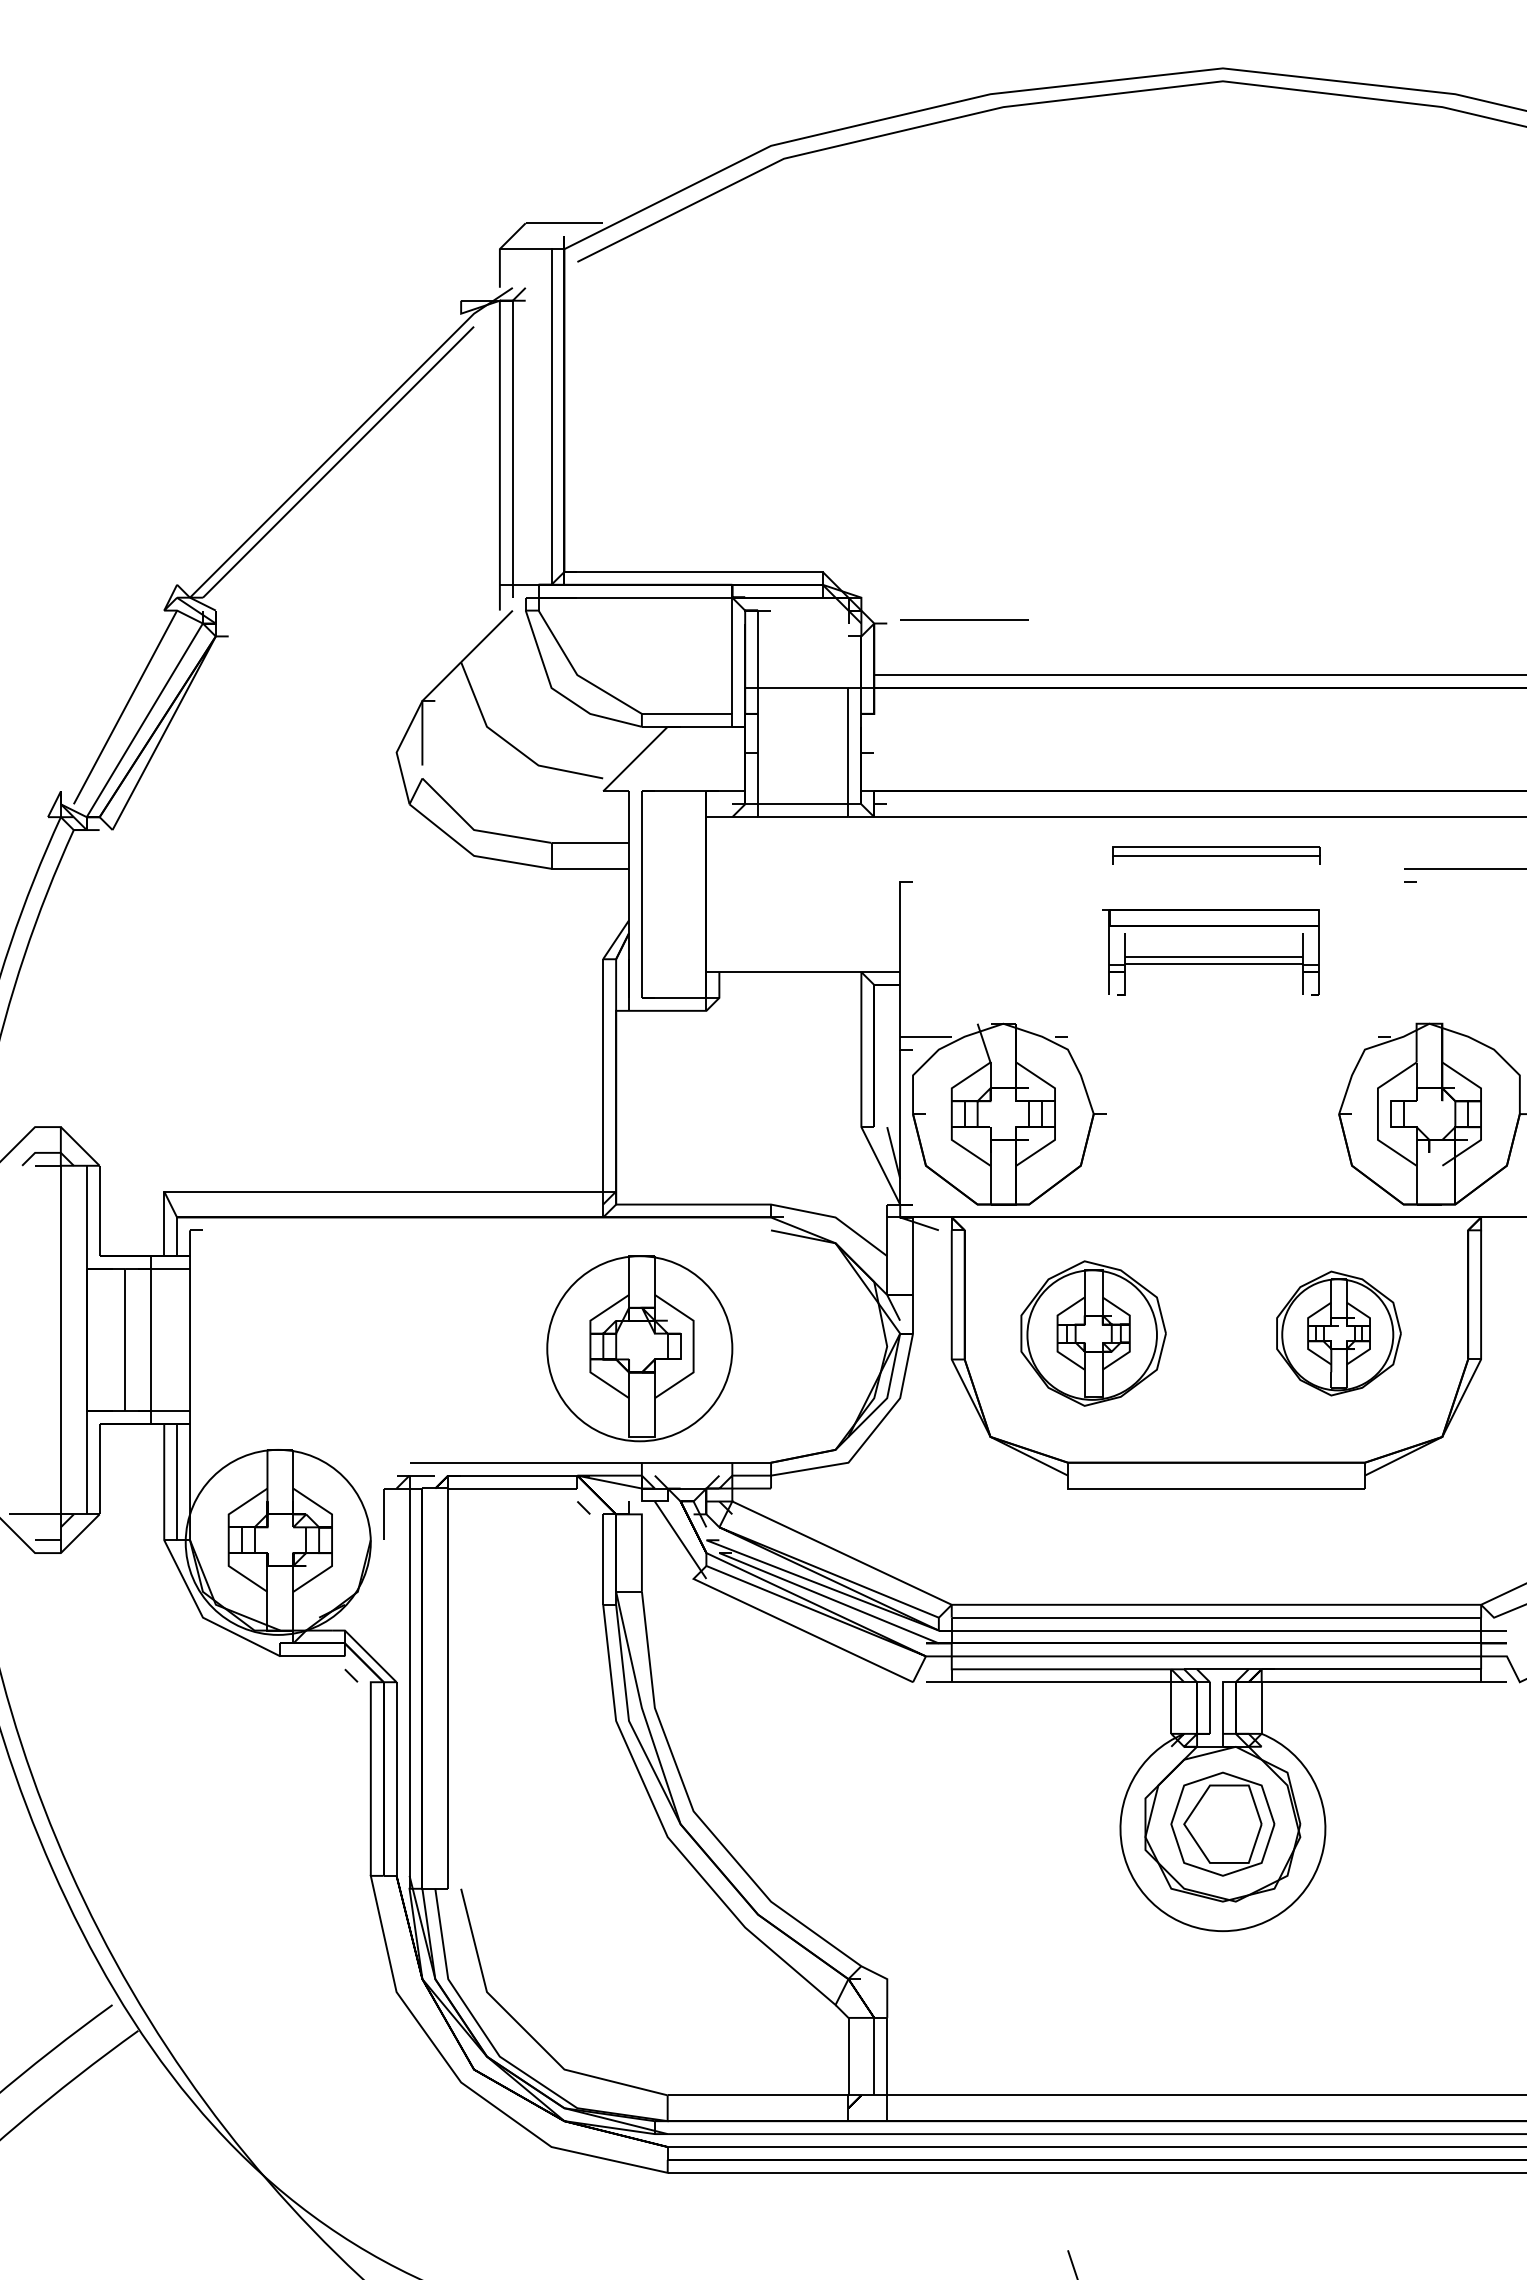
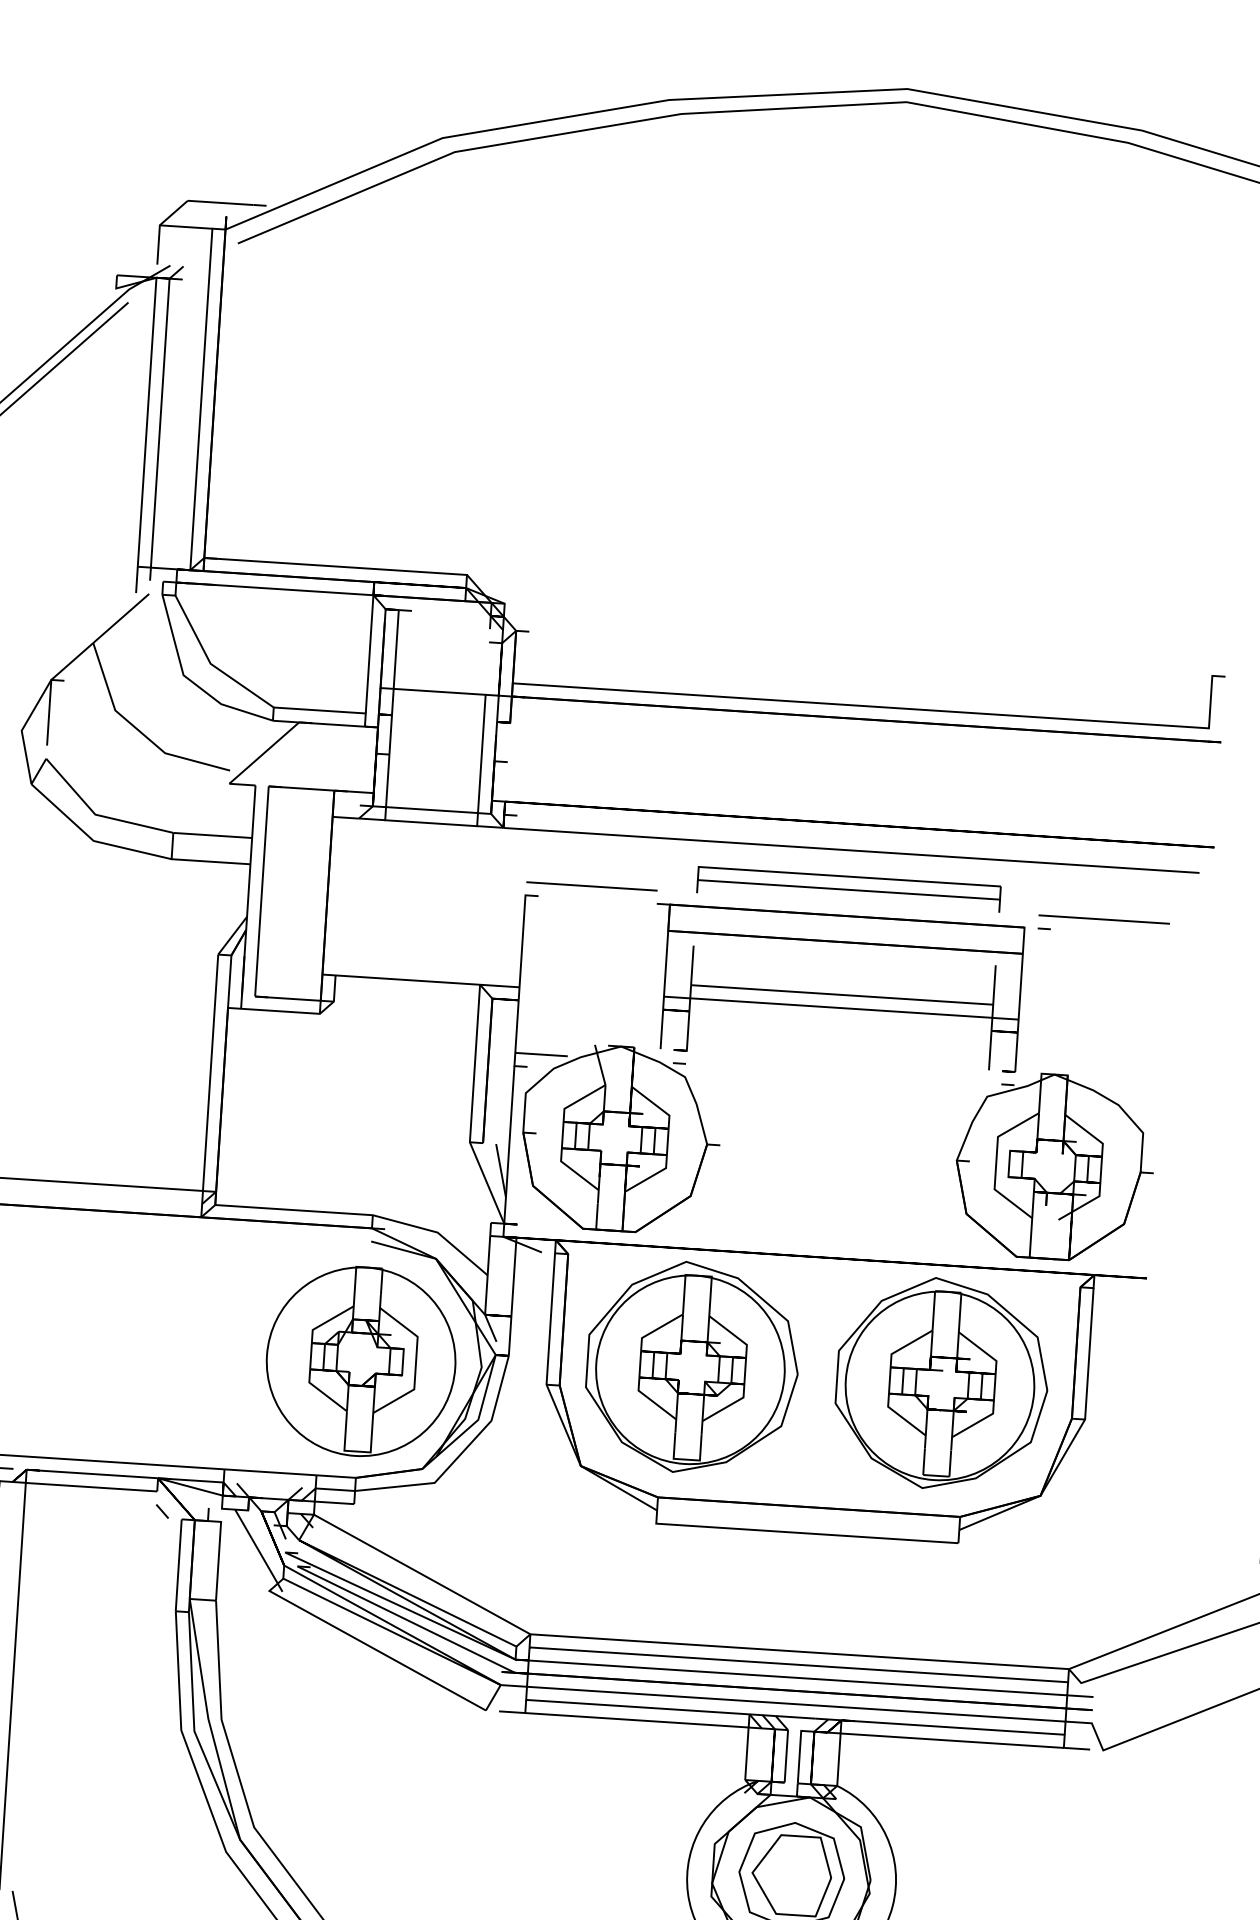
line: (964, 619) -> (591, 886), moved
part: (1216, 855) -> (849, 889), size x1.43
part: (1210, 952) -> (836, 987), size x1.67
part: (1093, 1333) -> (692, 1367), size x1.43
part: (1338, 1333) -> (941, 1383), size x1.67
part: (639, 1348) -> (360, 1361), moved

